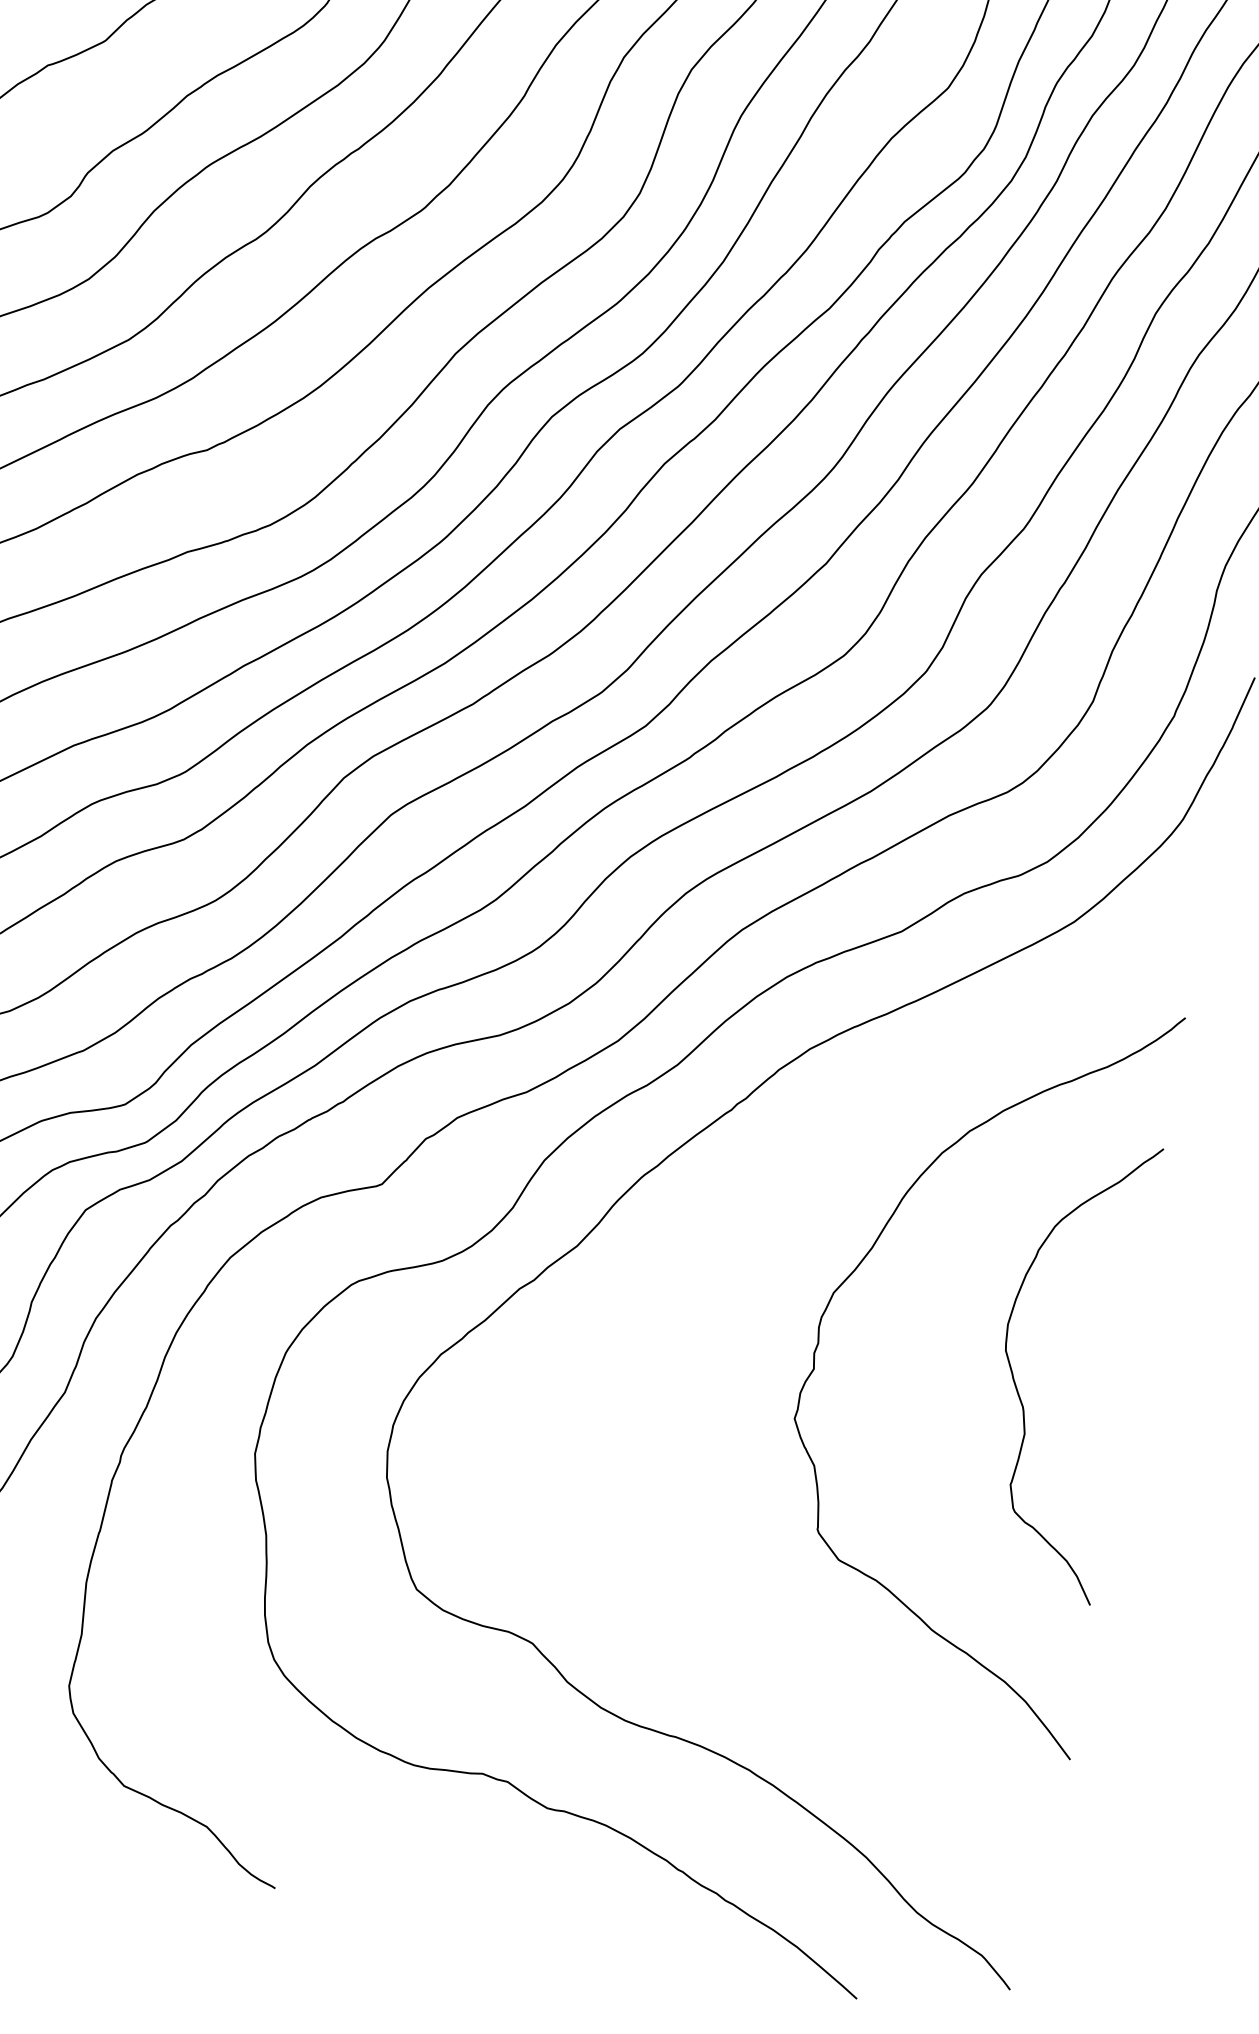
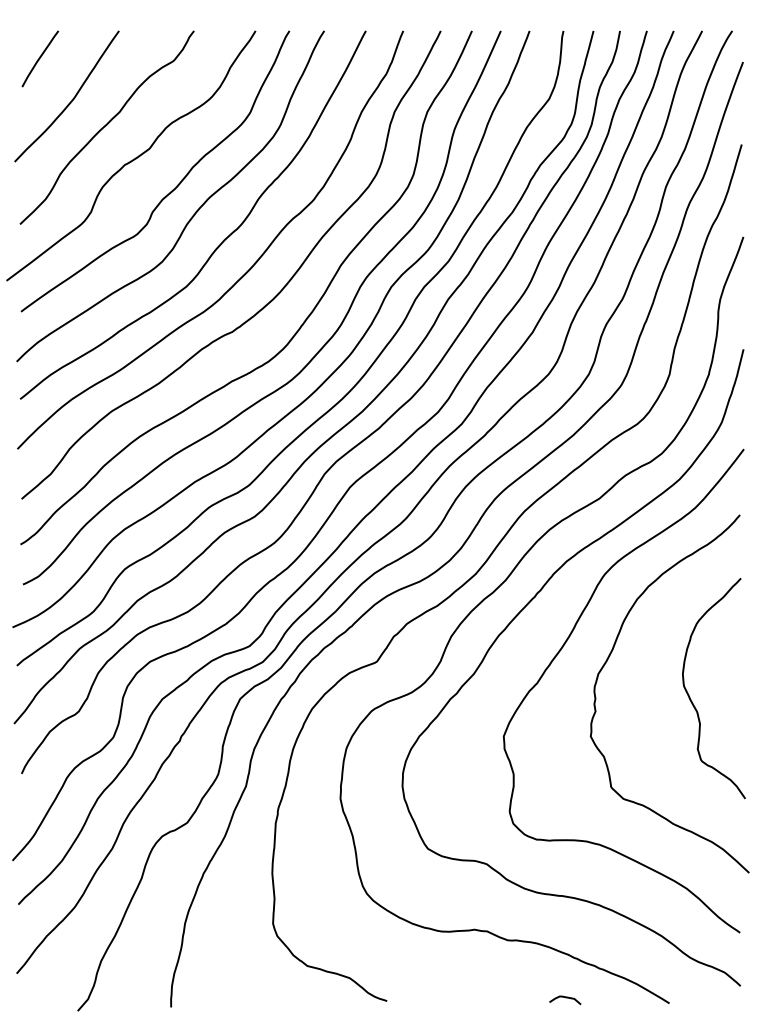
curve: (766, 1230) -> (561, 650), added
curve: (644, 1949) -> (565, 998), added

